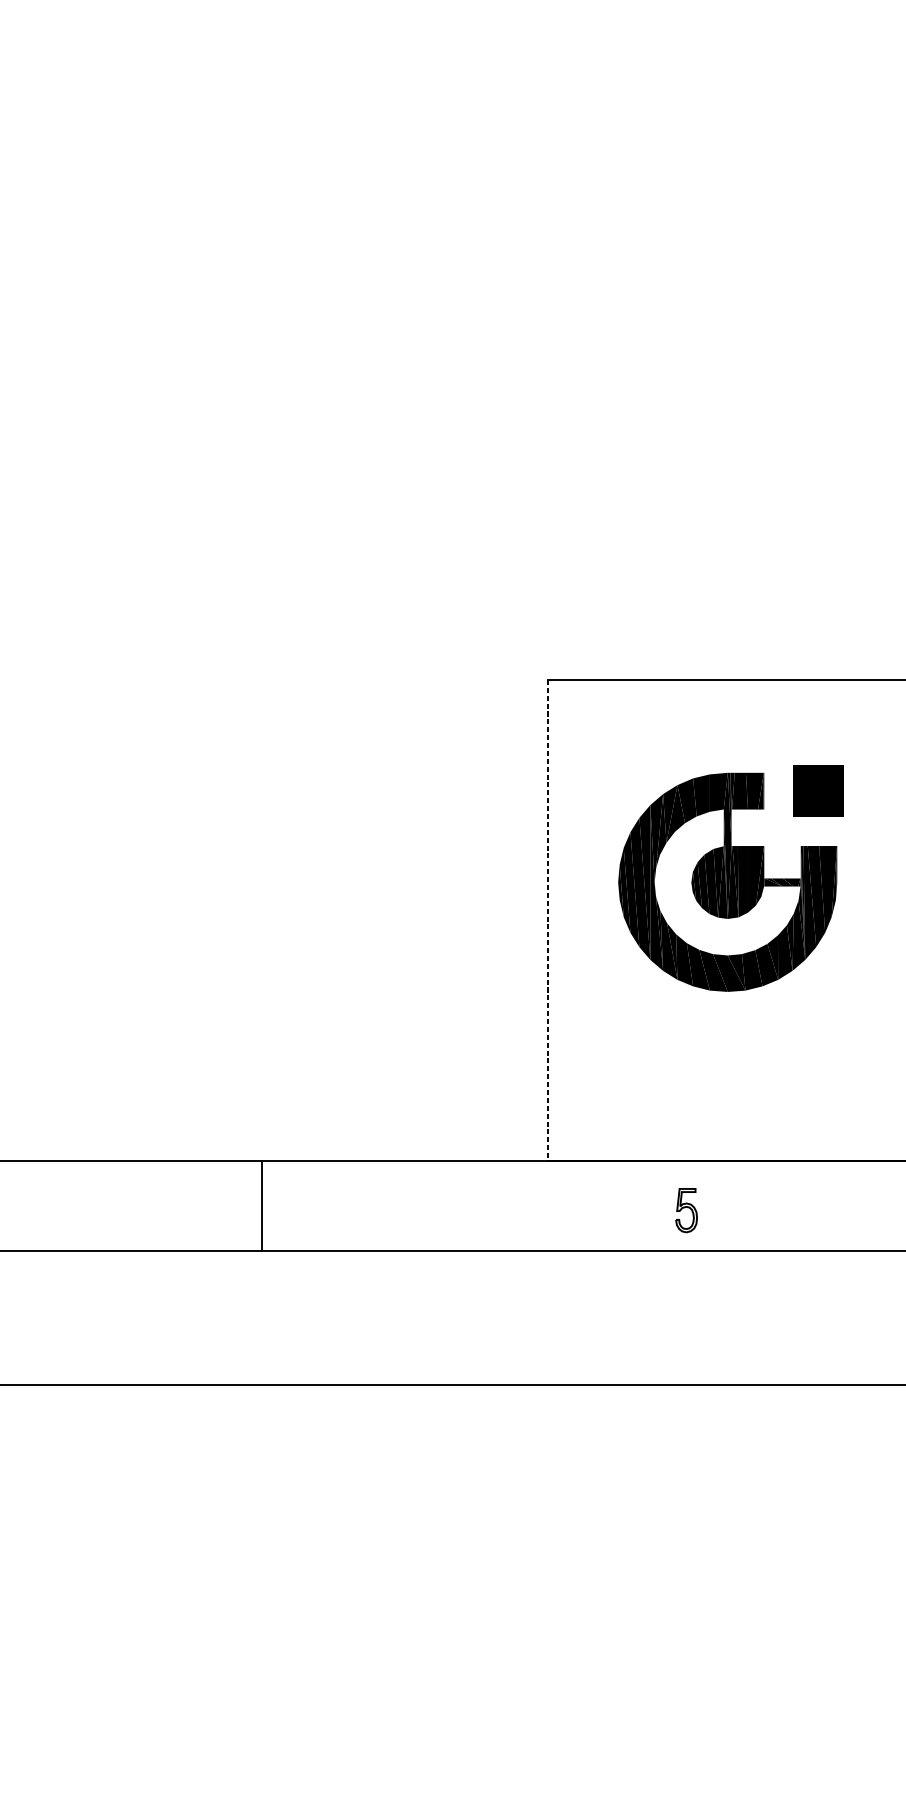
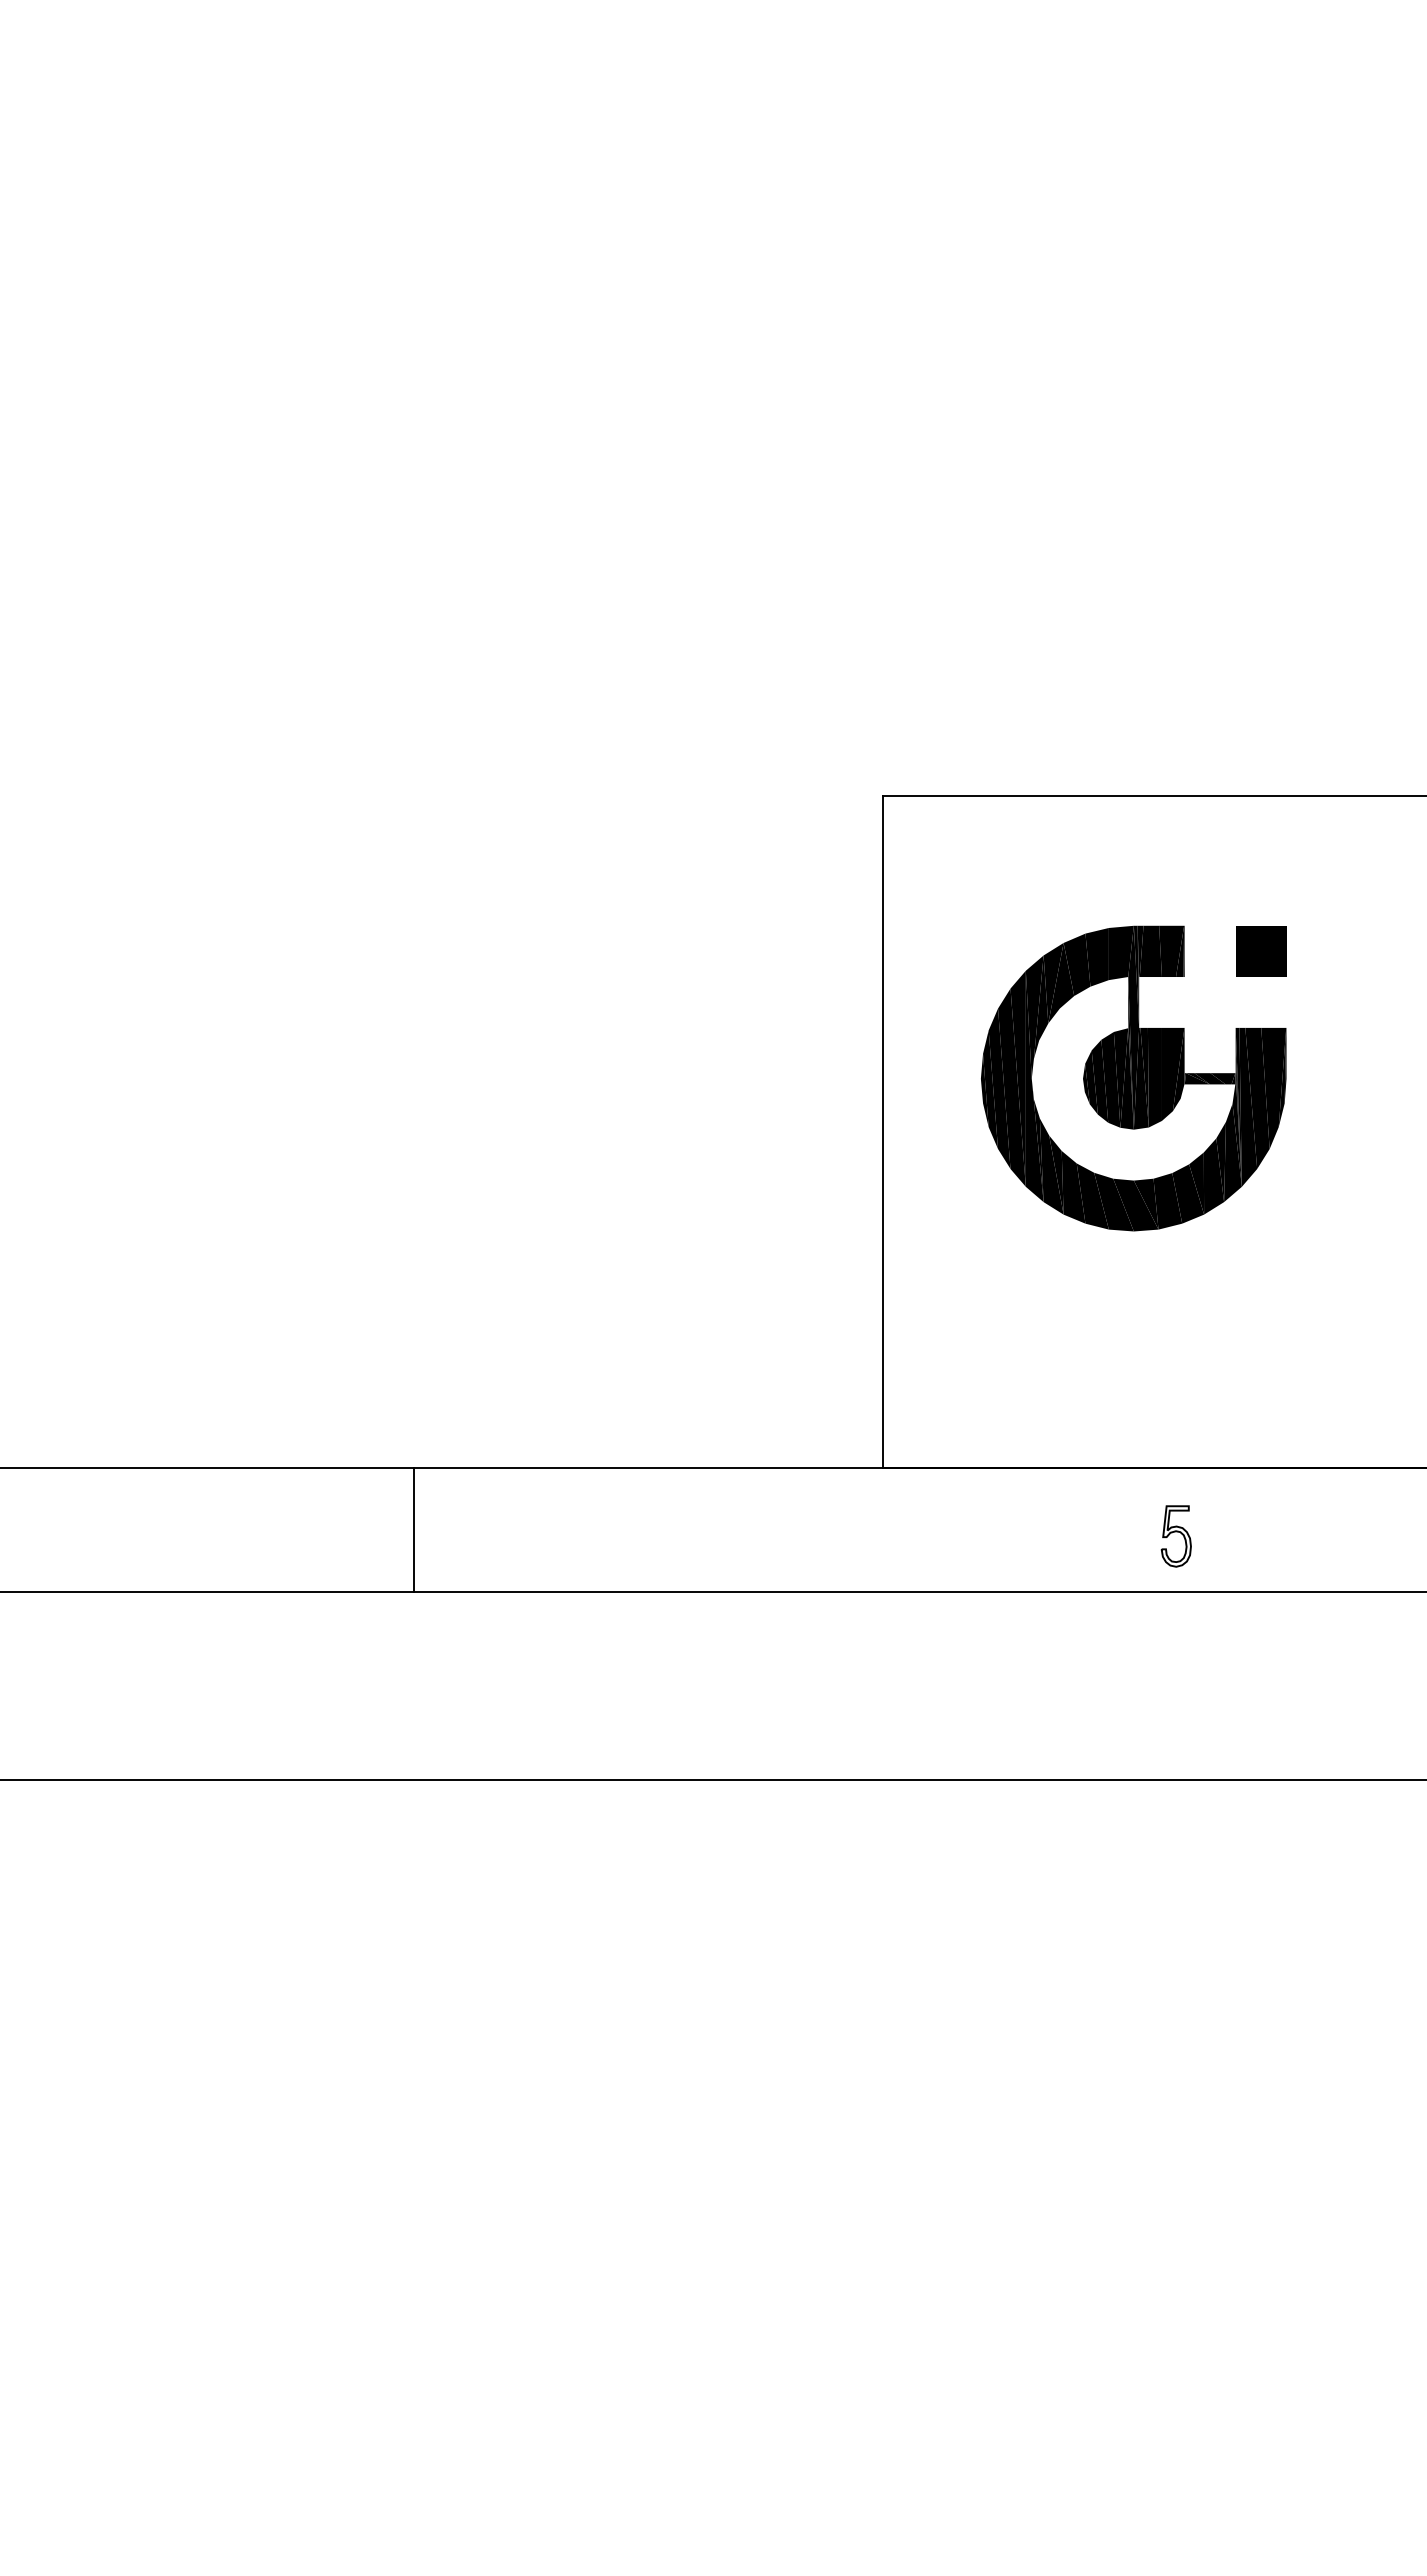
part: (819, 791) -> (1261, 951), size x0.71
line: (547, 920) -> (882, 1131), dashed -> solid
line: (262, 1205) -> (414, 1529), moved
part: (685, 1210) -> (1175, 1536), moved

